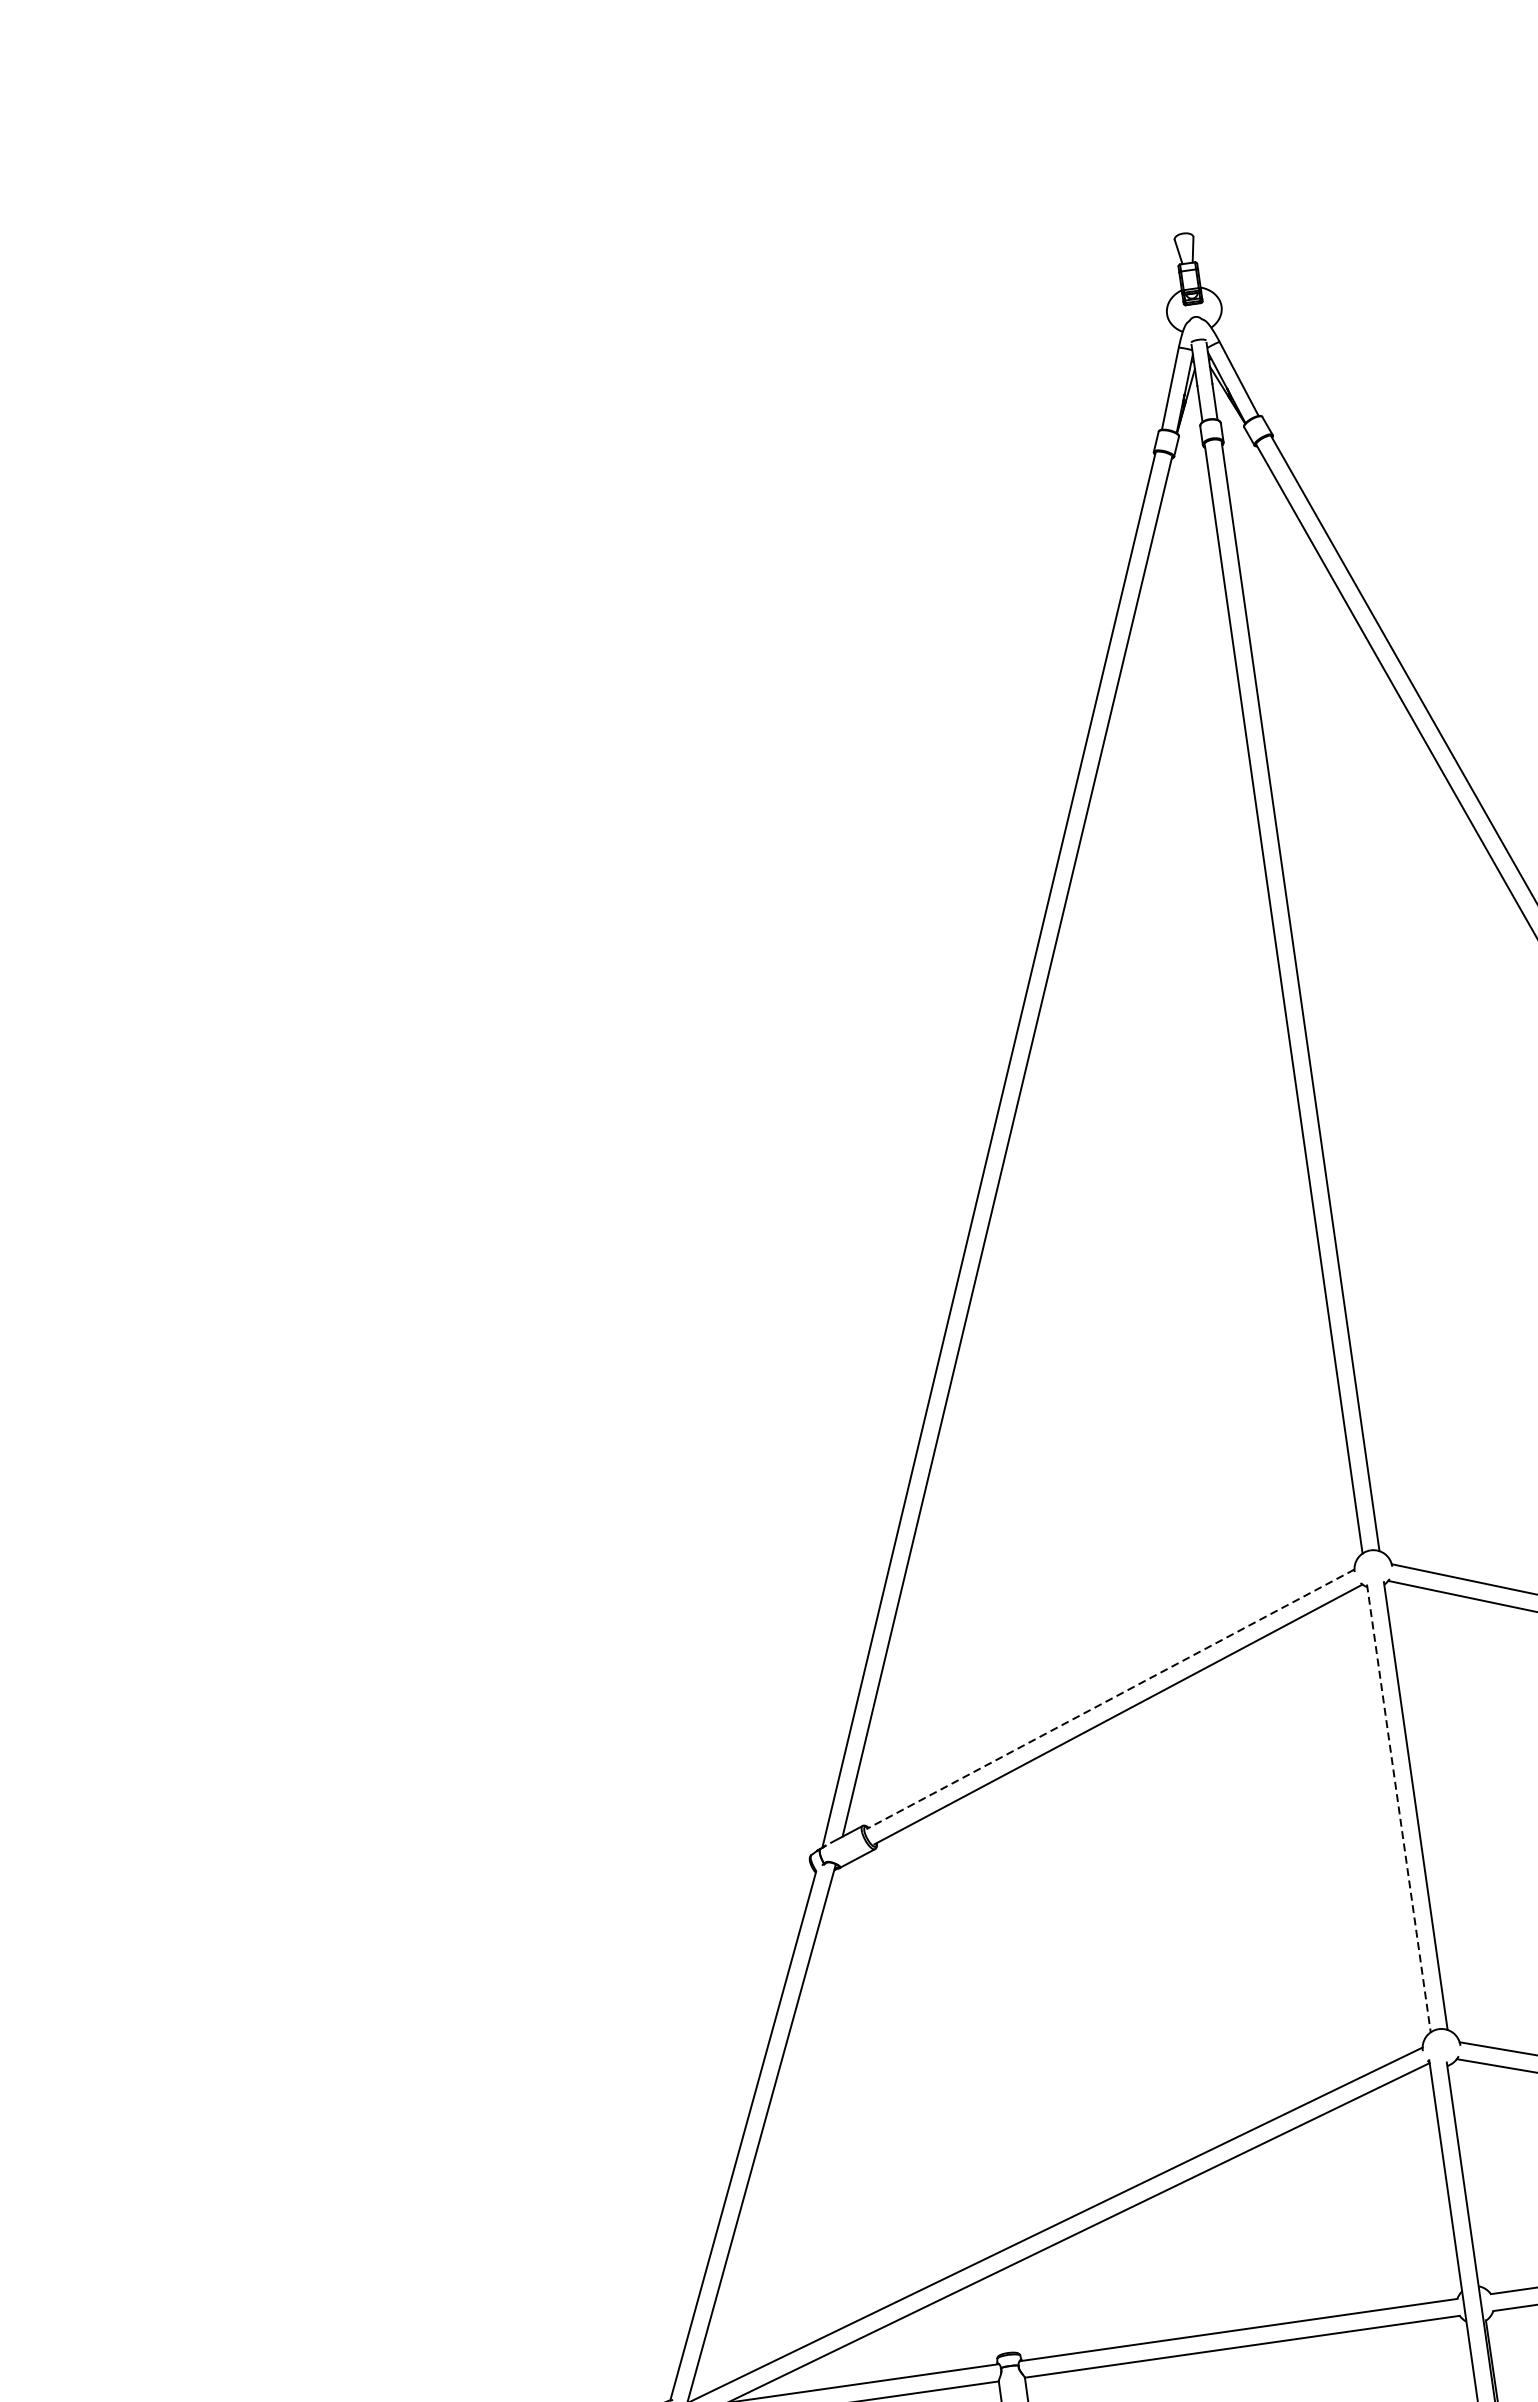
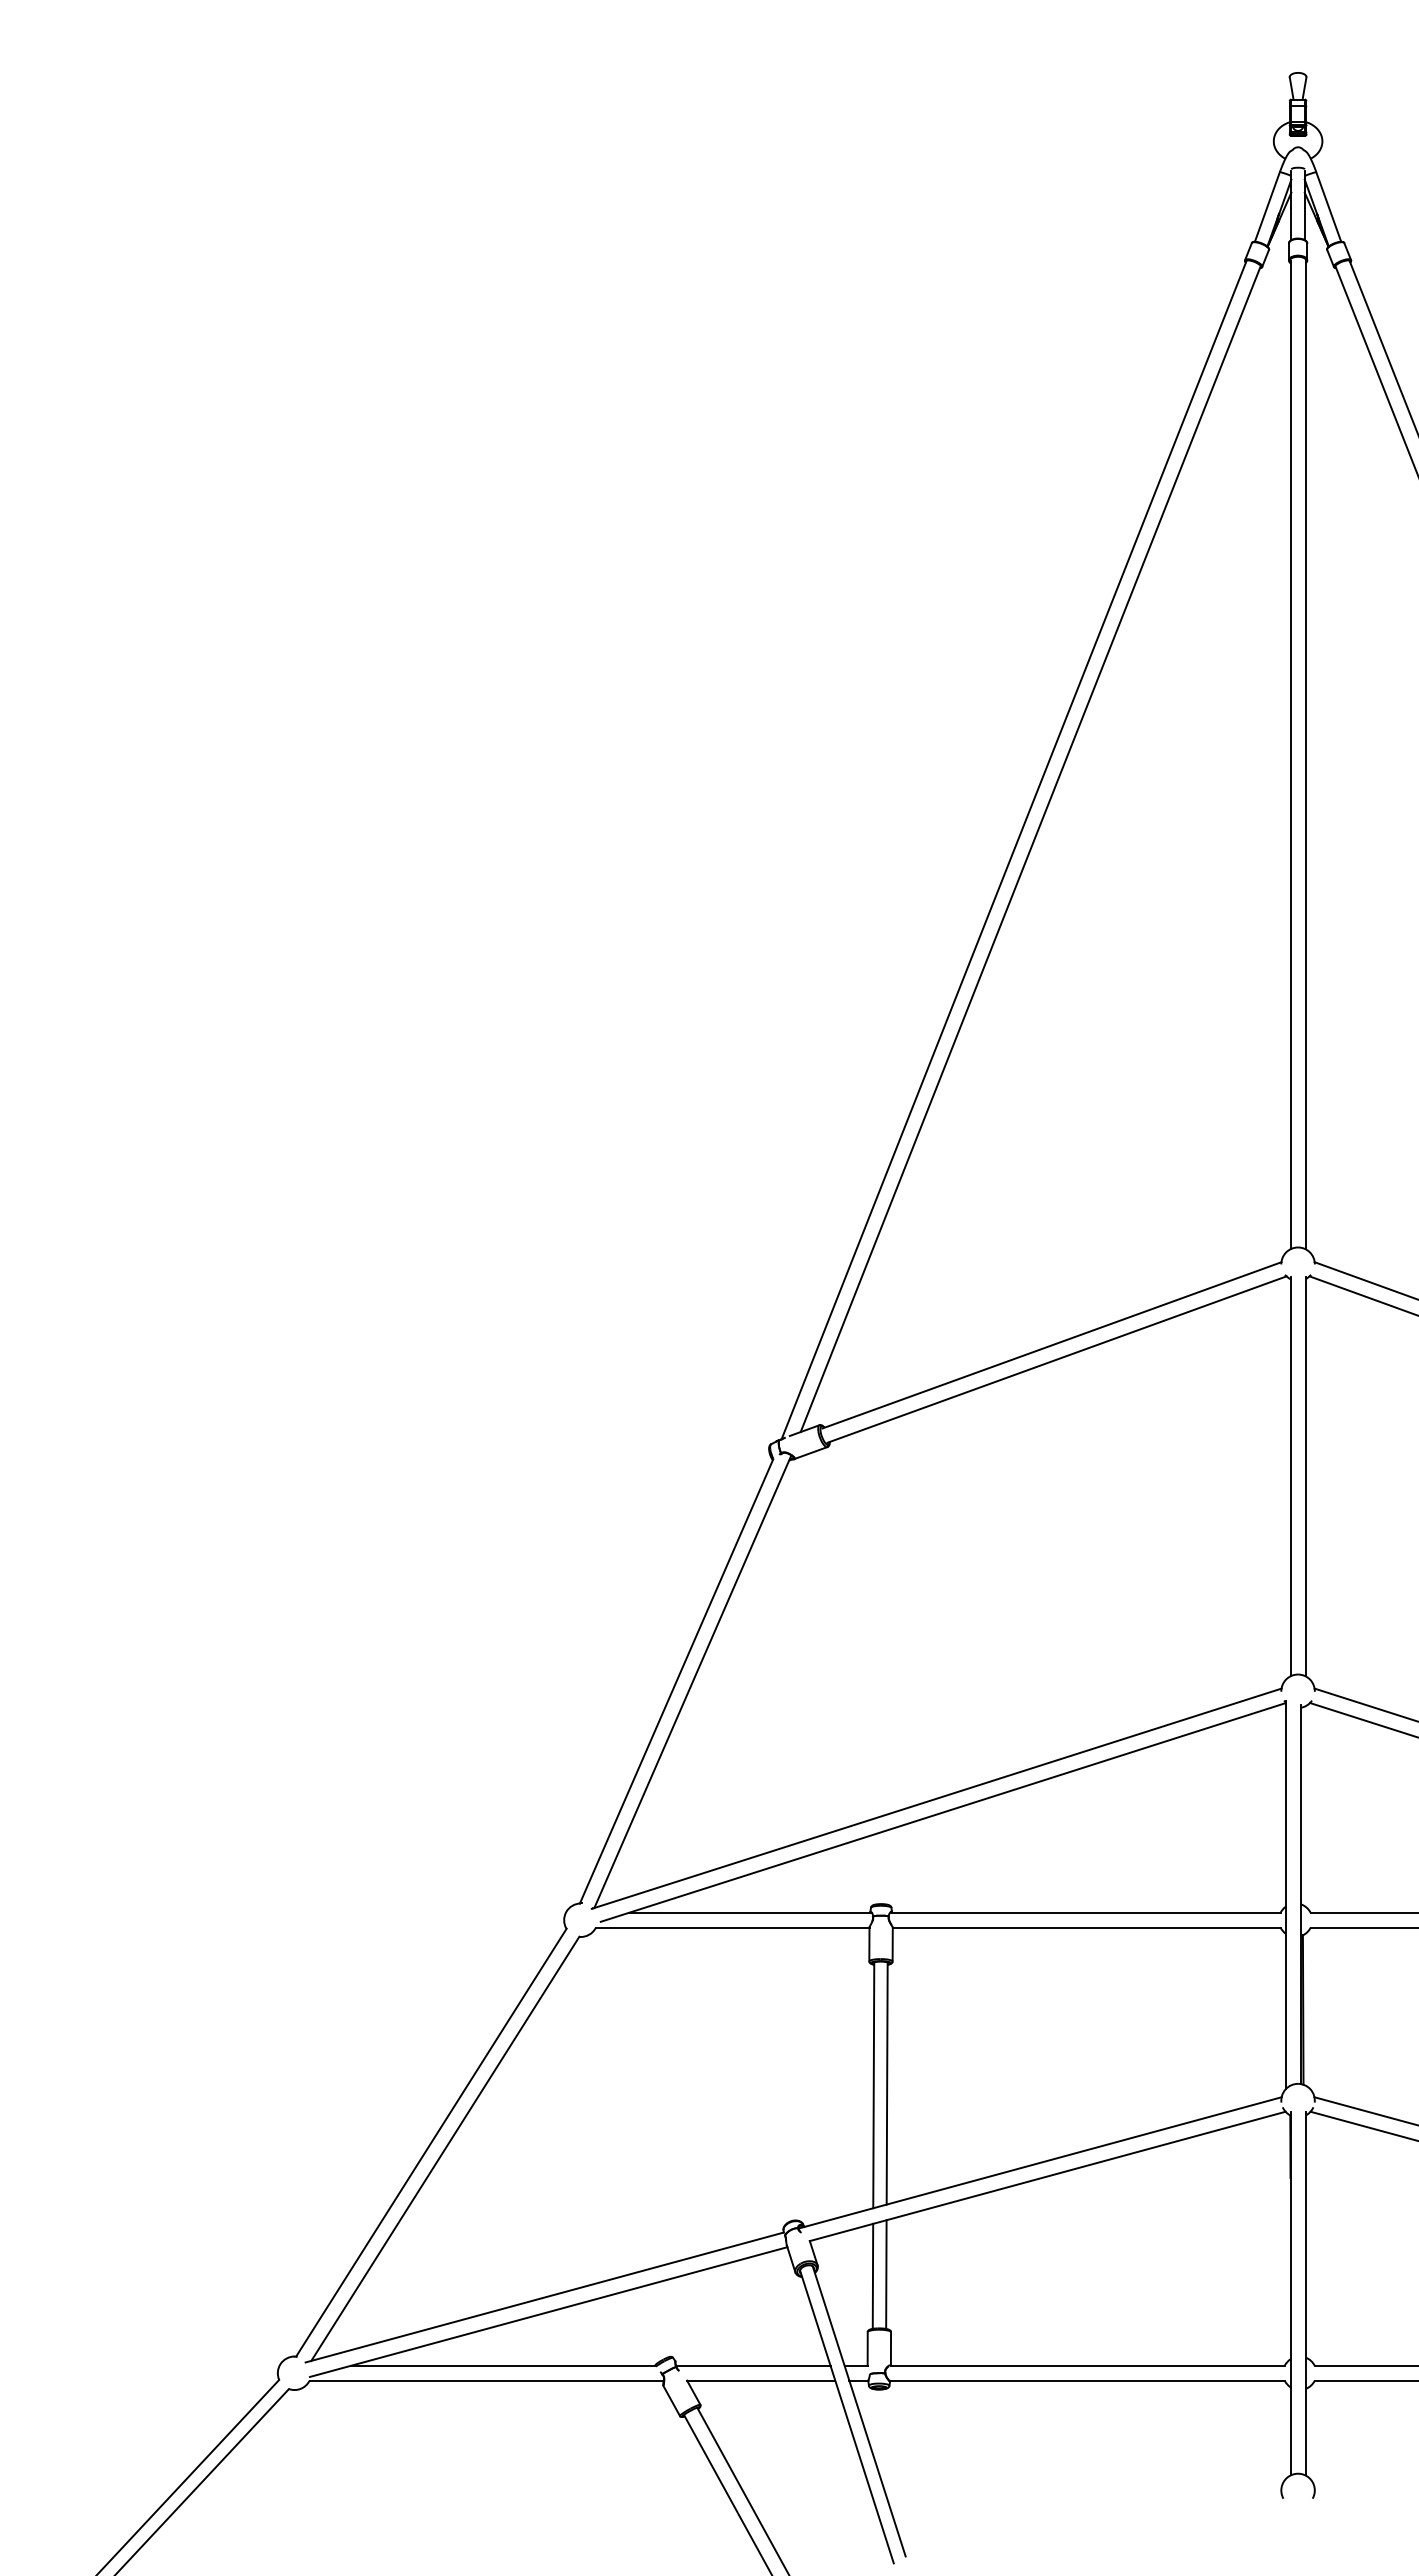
line: (1109, 1699) -> (1051, 1345), dashed -> solid
line: (1398, 1808) -> (1290, 1476), dashed -> solid

